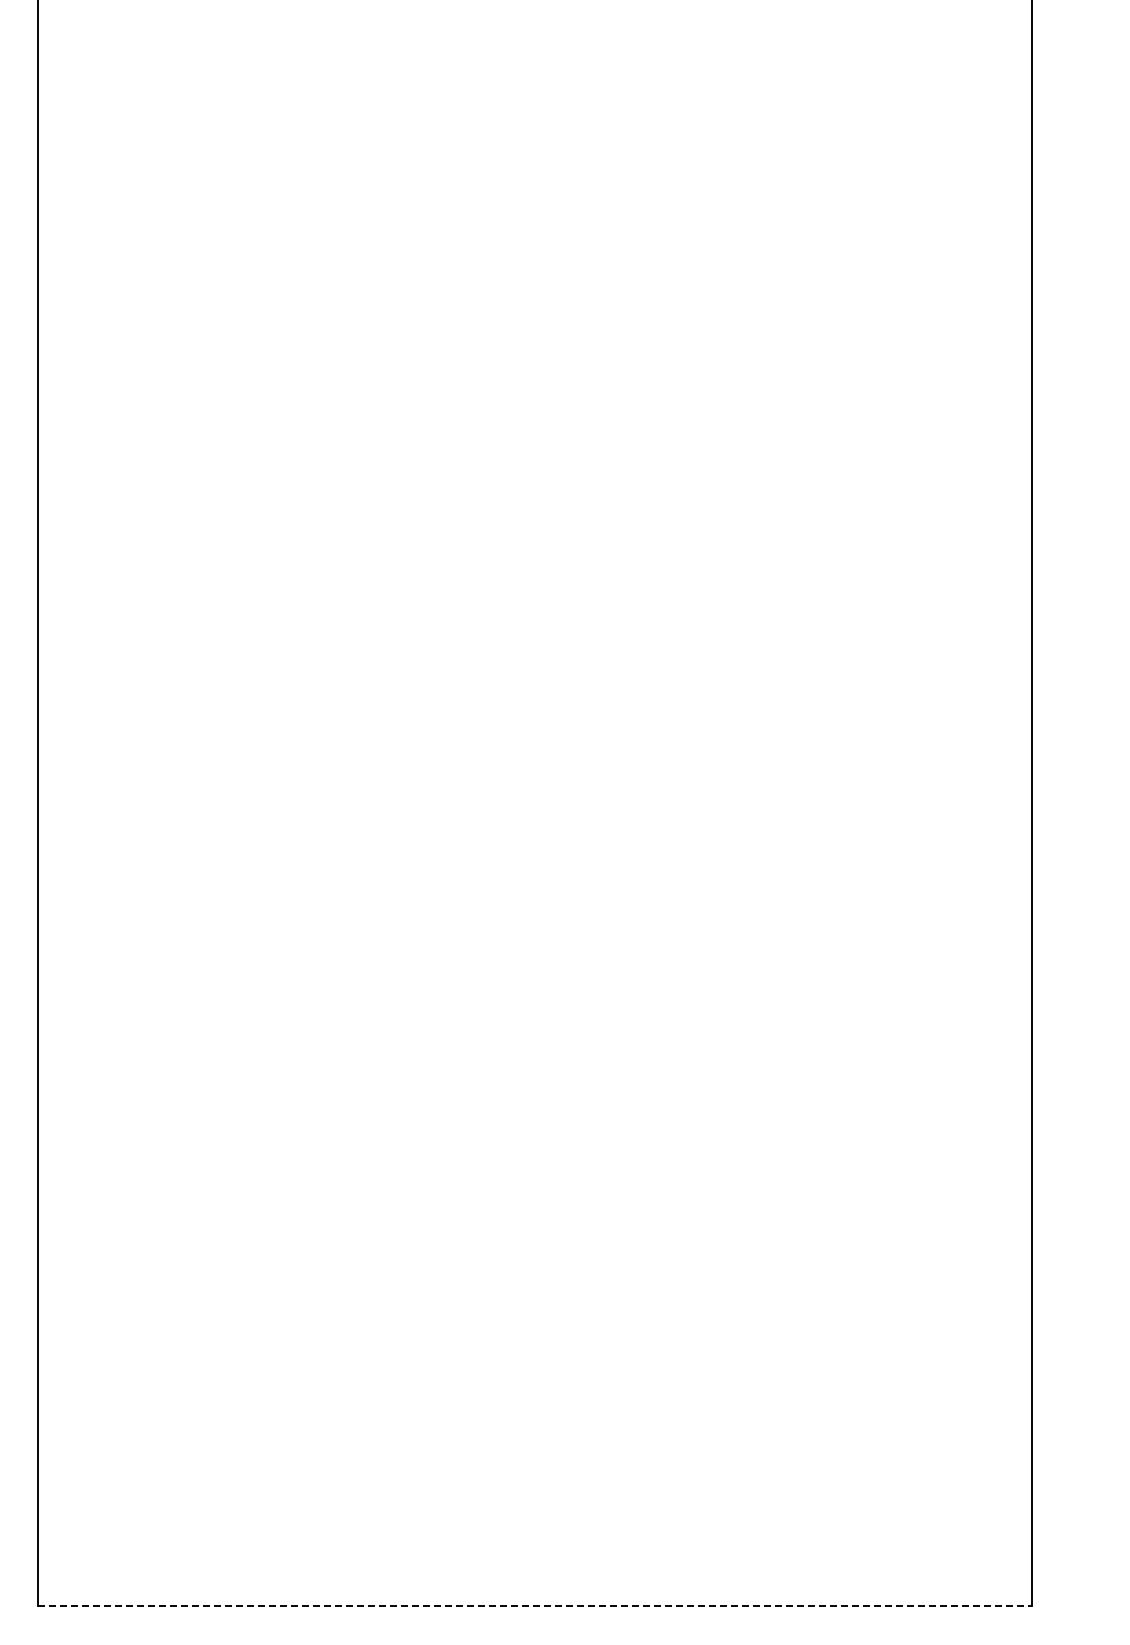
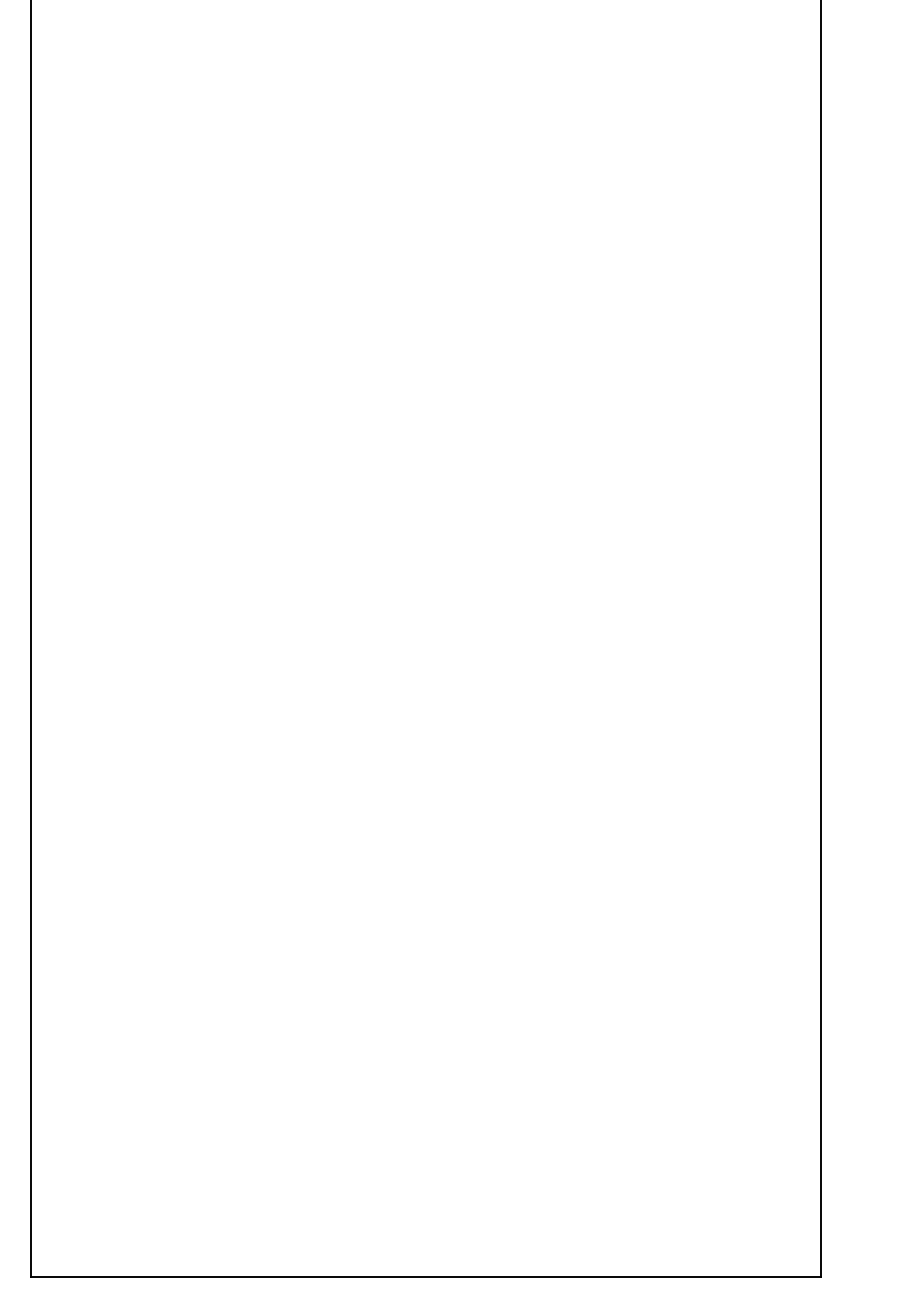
line: (535, 1605) -> (426, 1276), dashed -> solid

